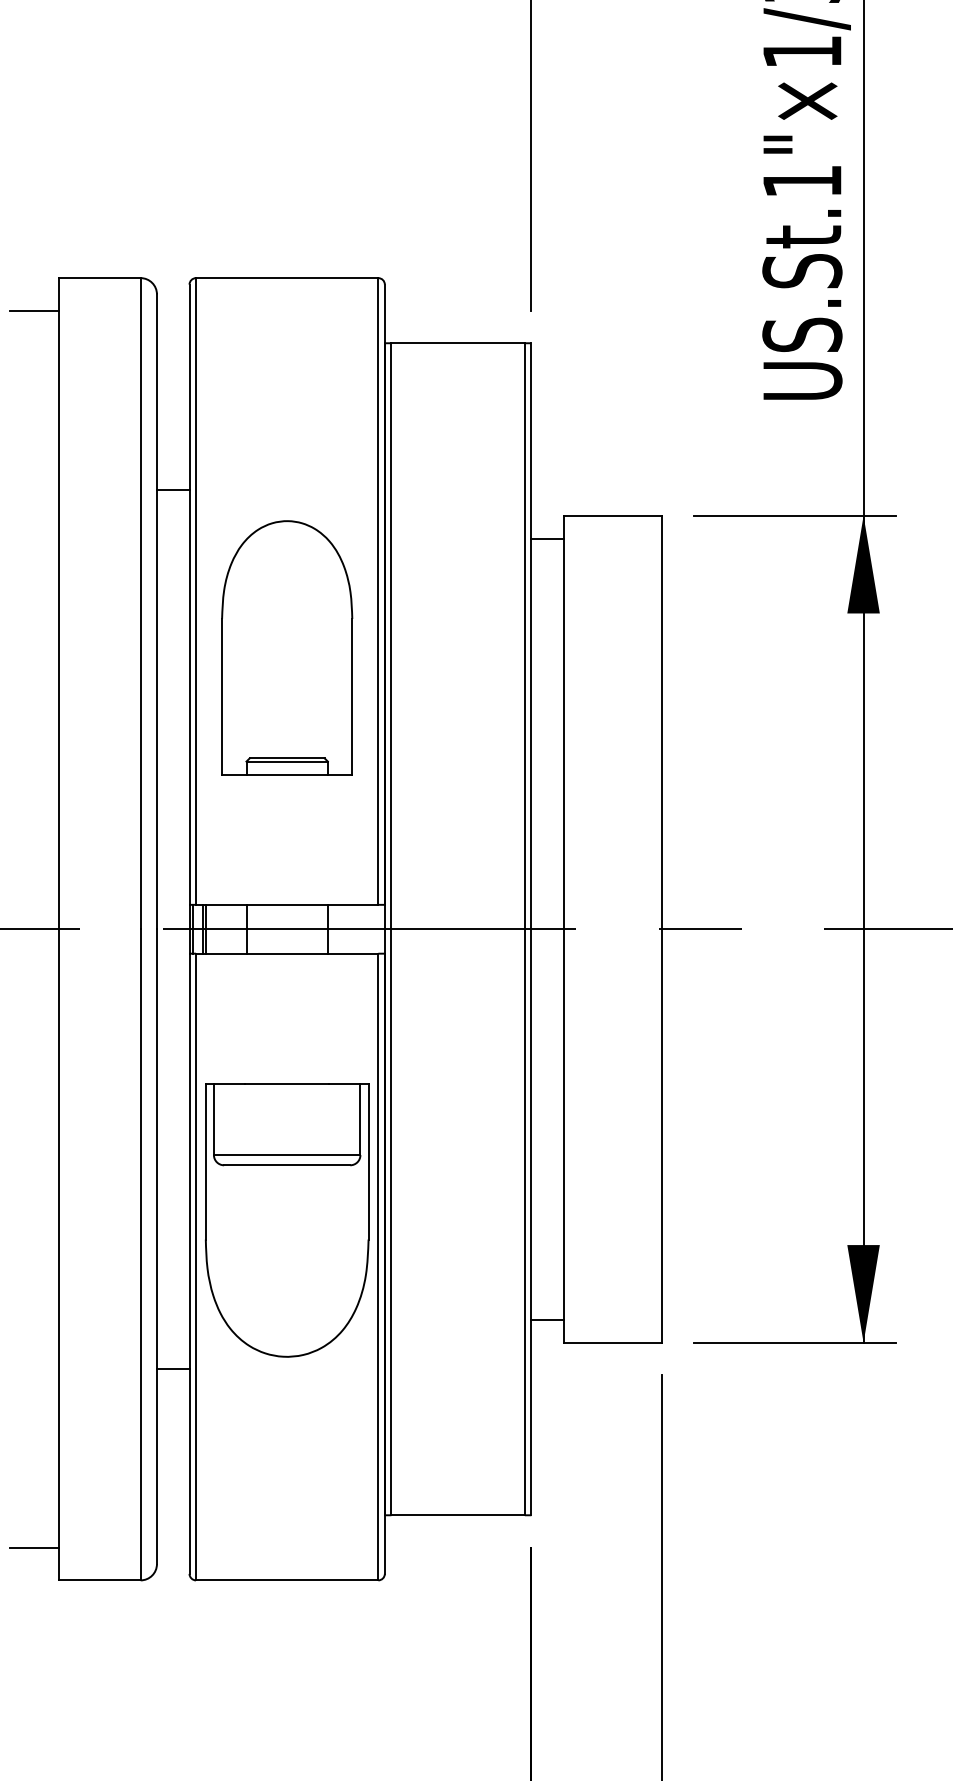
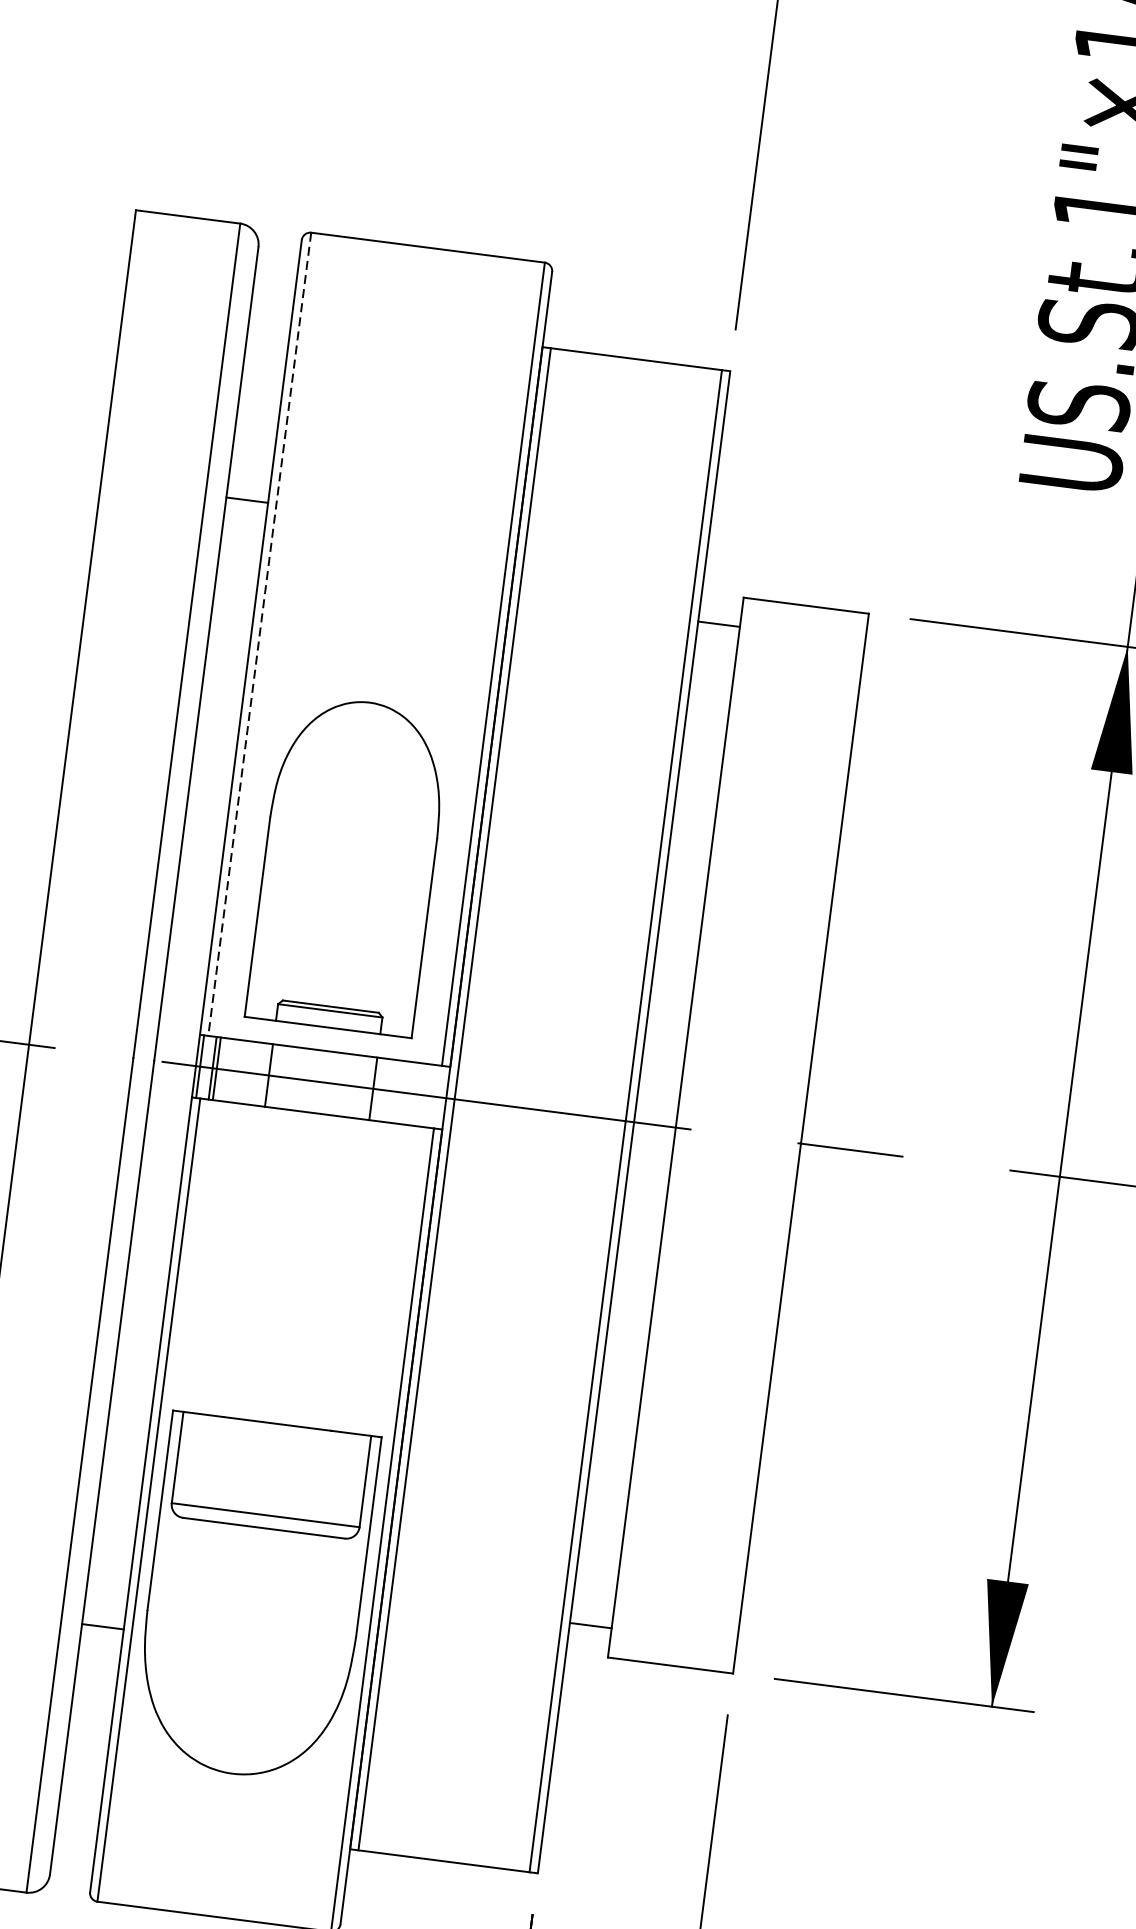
line: (34, 310) -> (98, 247), removed
line: (196, 591) -> (260, 634), solid -> dashed
part: (287, 647) -> (349, 864), moved
part: (286, 1220) -> (254, 1598), moved

